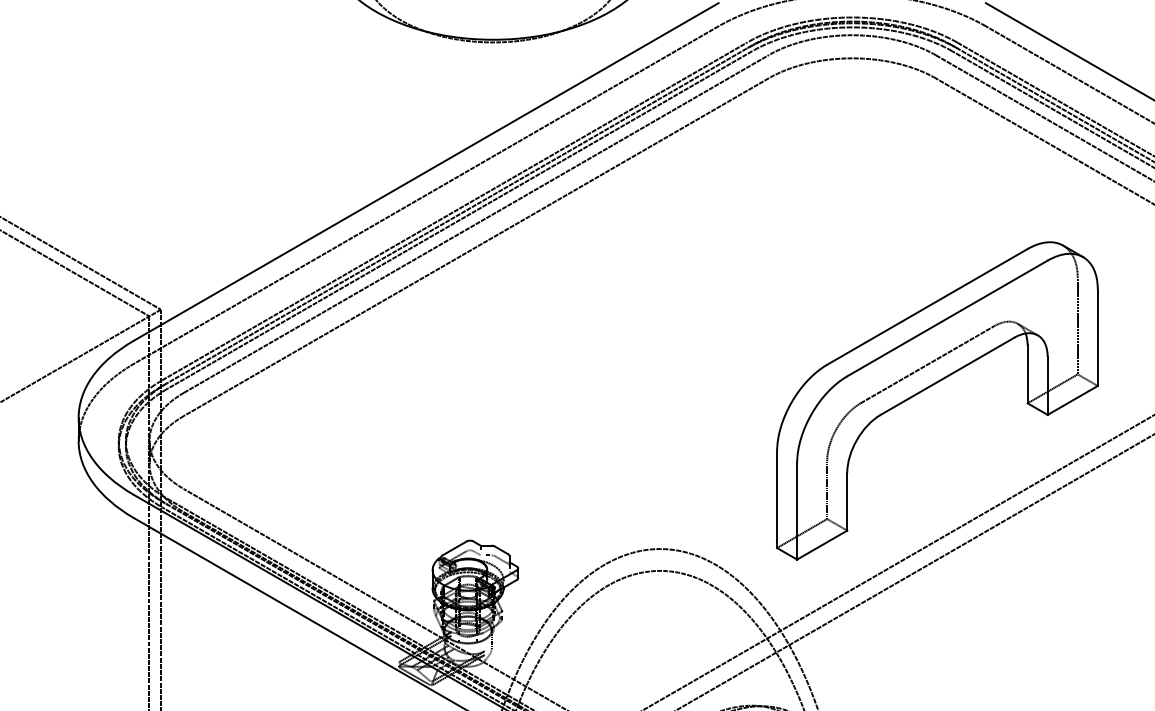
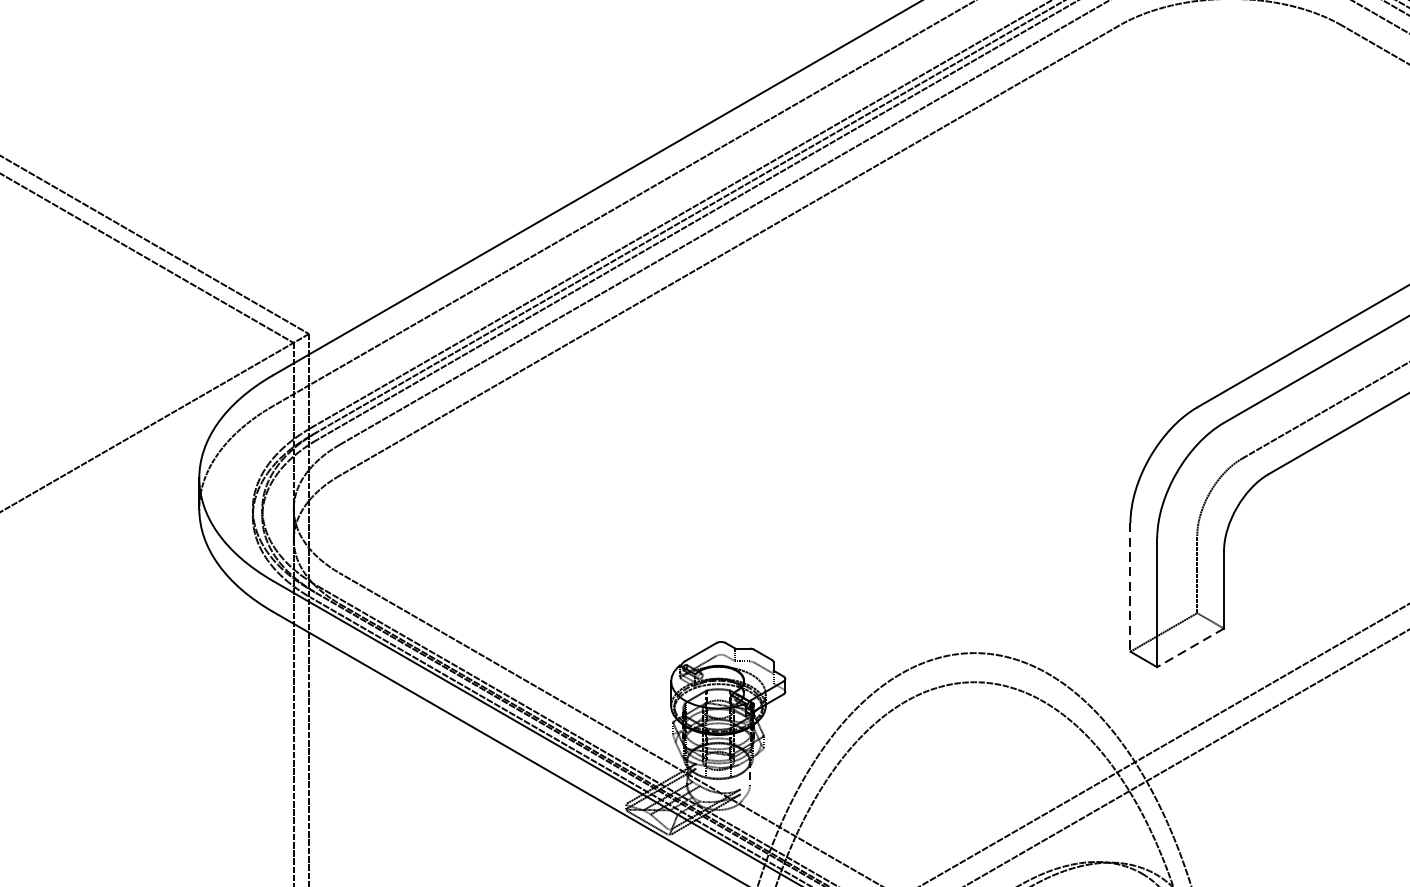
line: (777, 500) -> (1131, 588), solid -> dashed
line: (822, 545) -> (1191, 648), solid -> dashed

